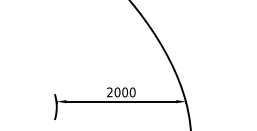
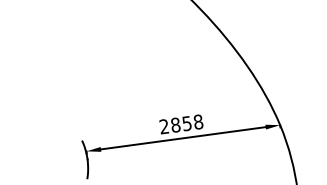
text: (124, 92) -> (186, 123), 2000 -> 2858

